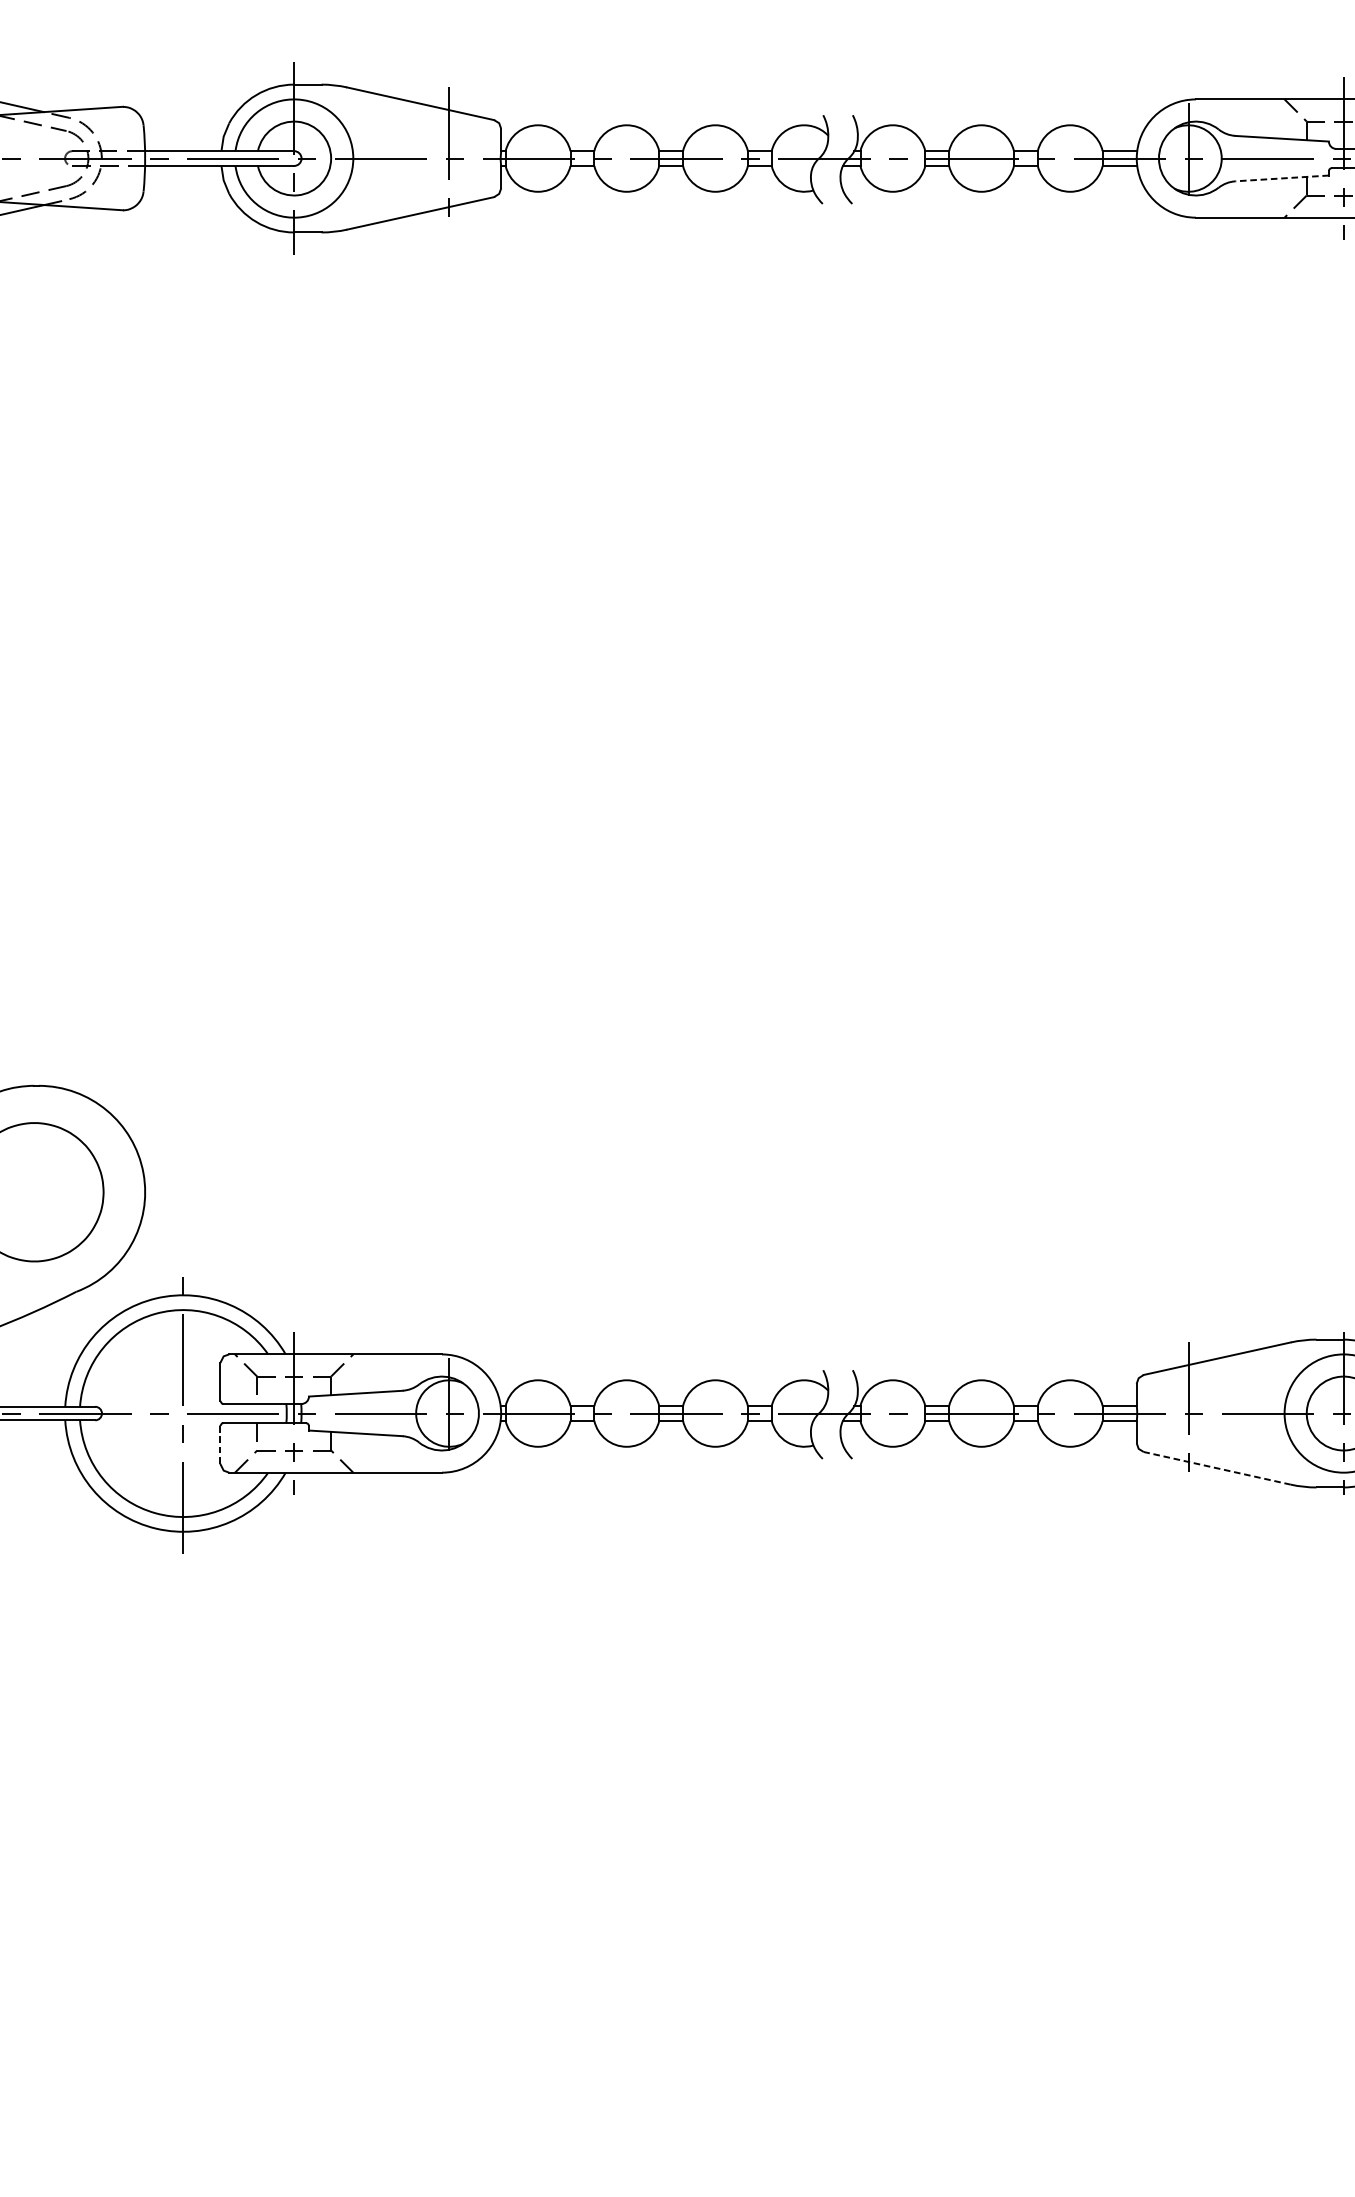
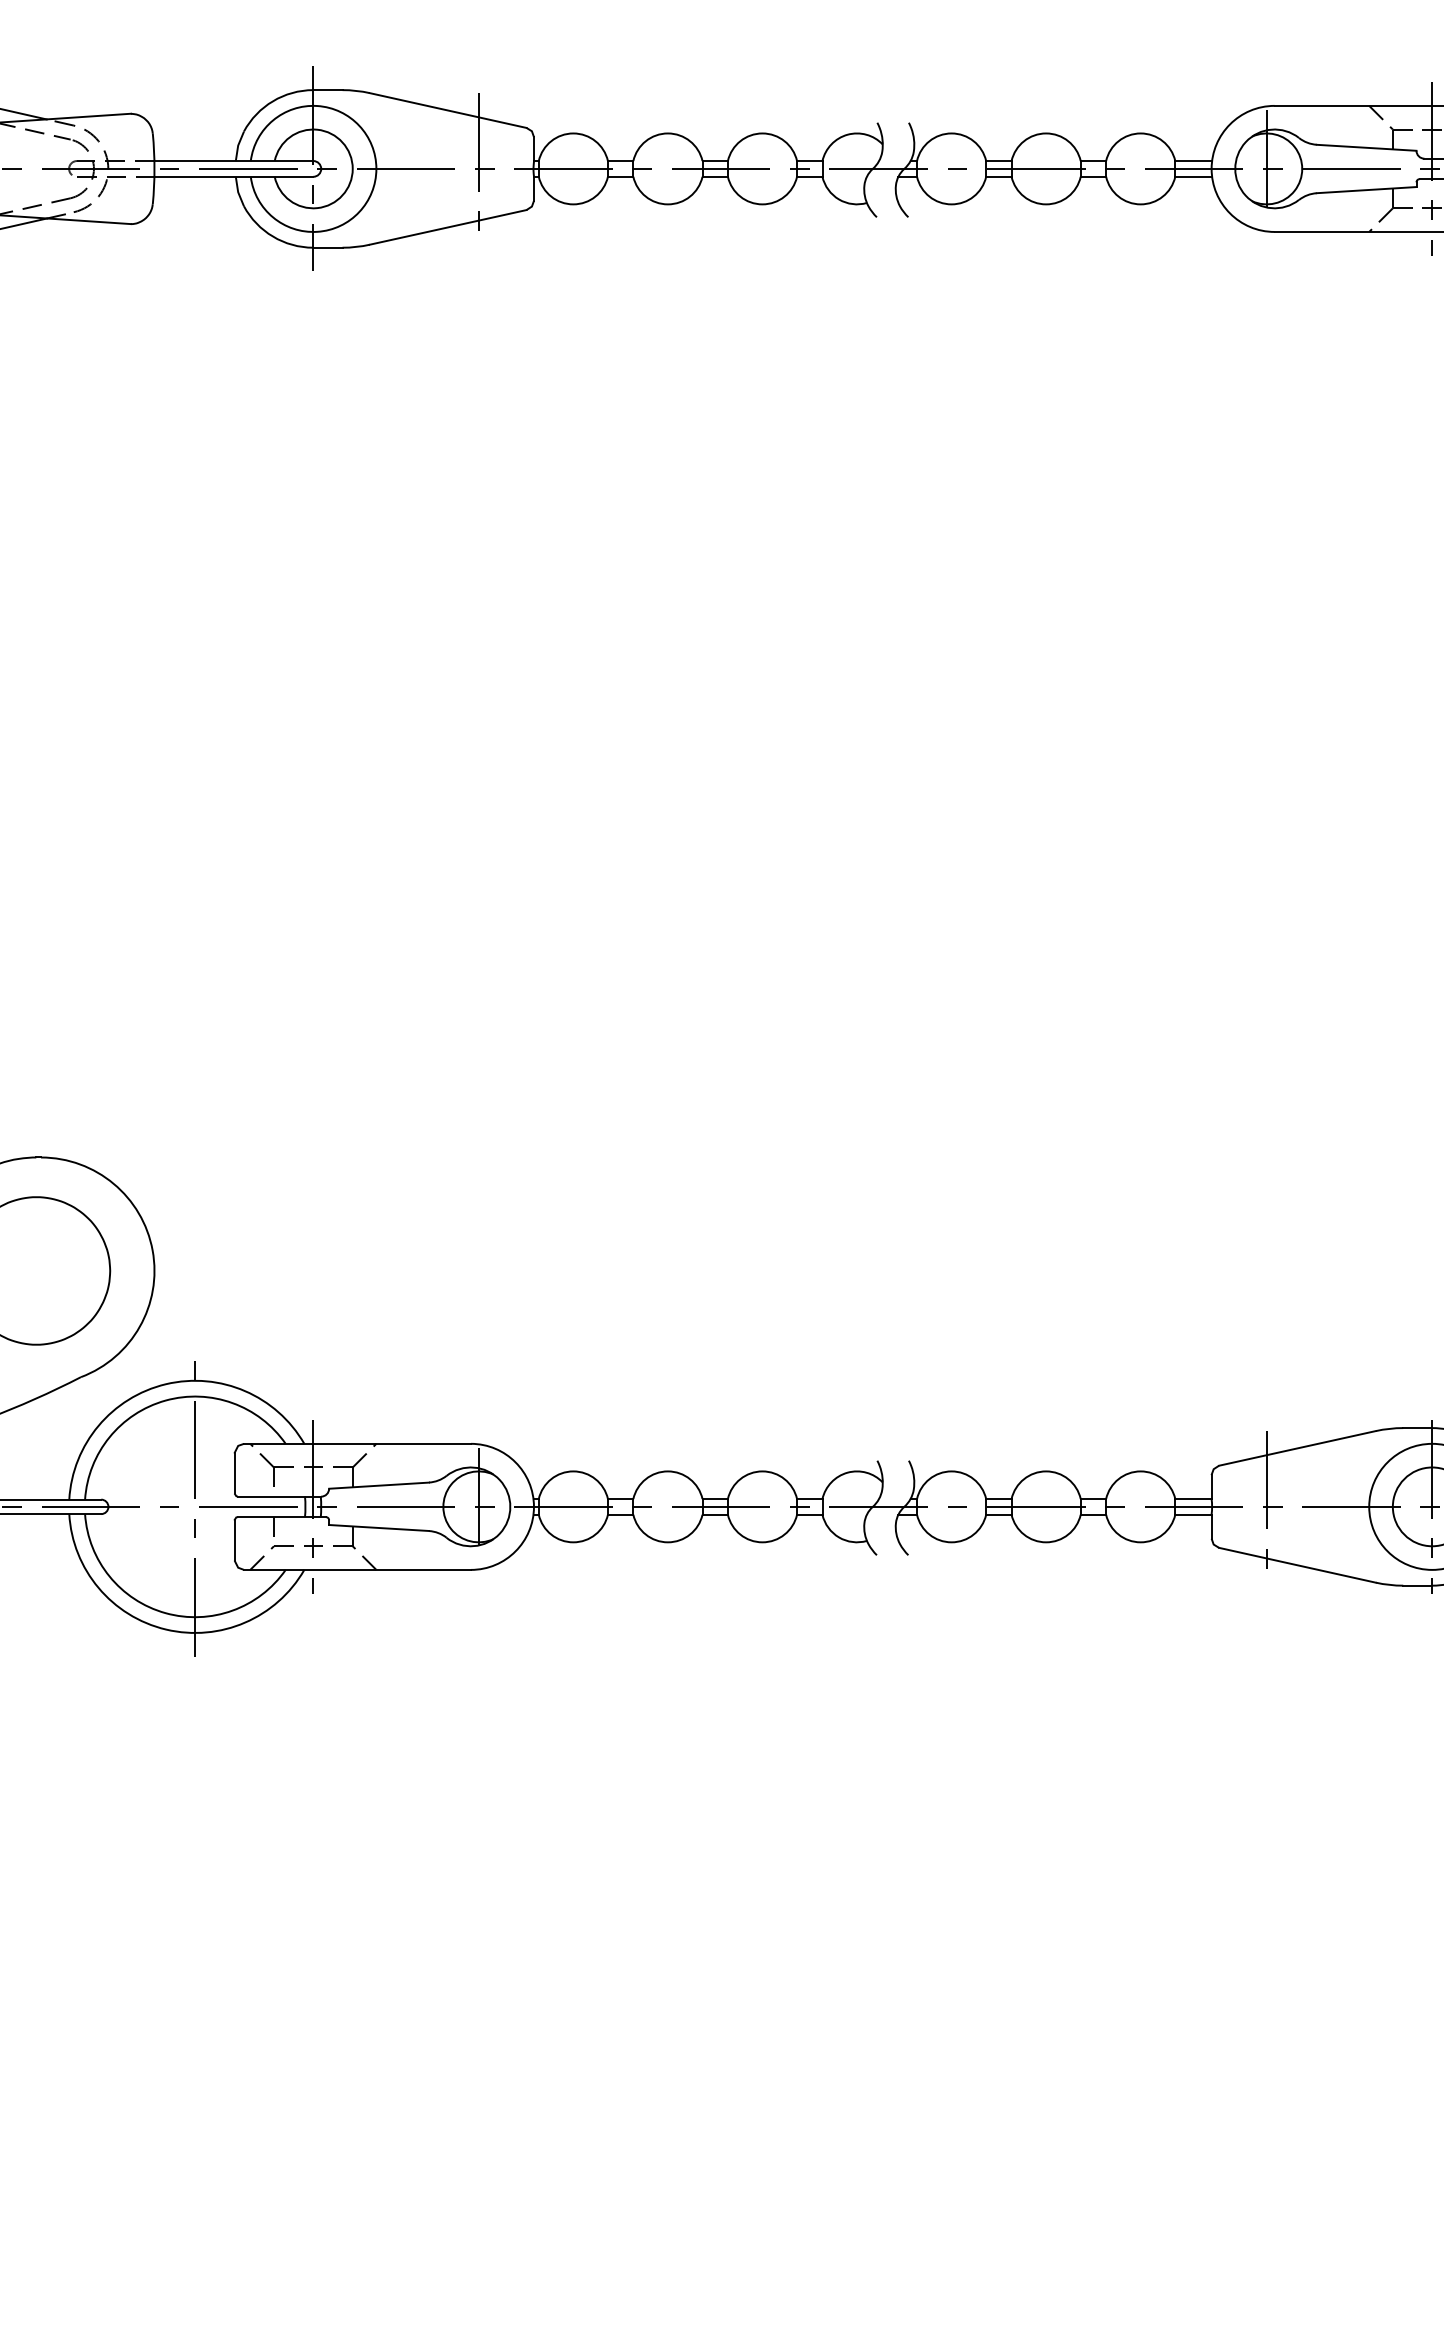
line: (1282, 178) -> (1366, 190), dashed -> solid
line: (220, 1445) -> (234, 1540), dashed -> solid
line: (1216, 1468) -> (1296, 1565), dashed -> solid

